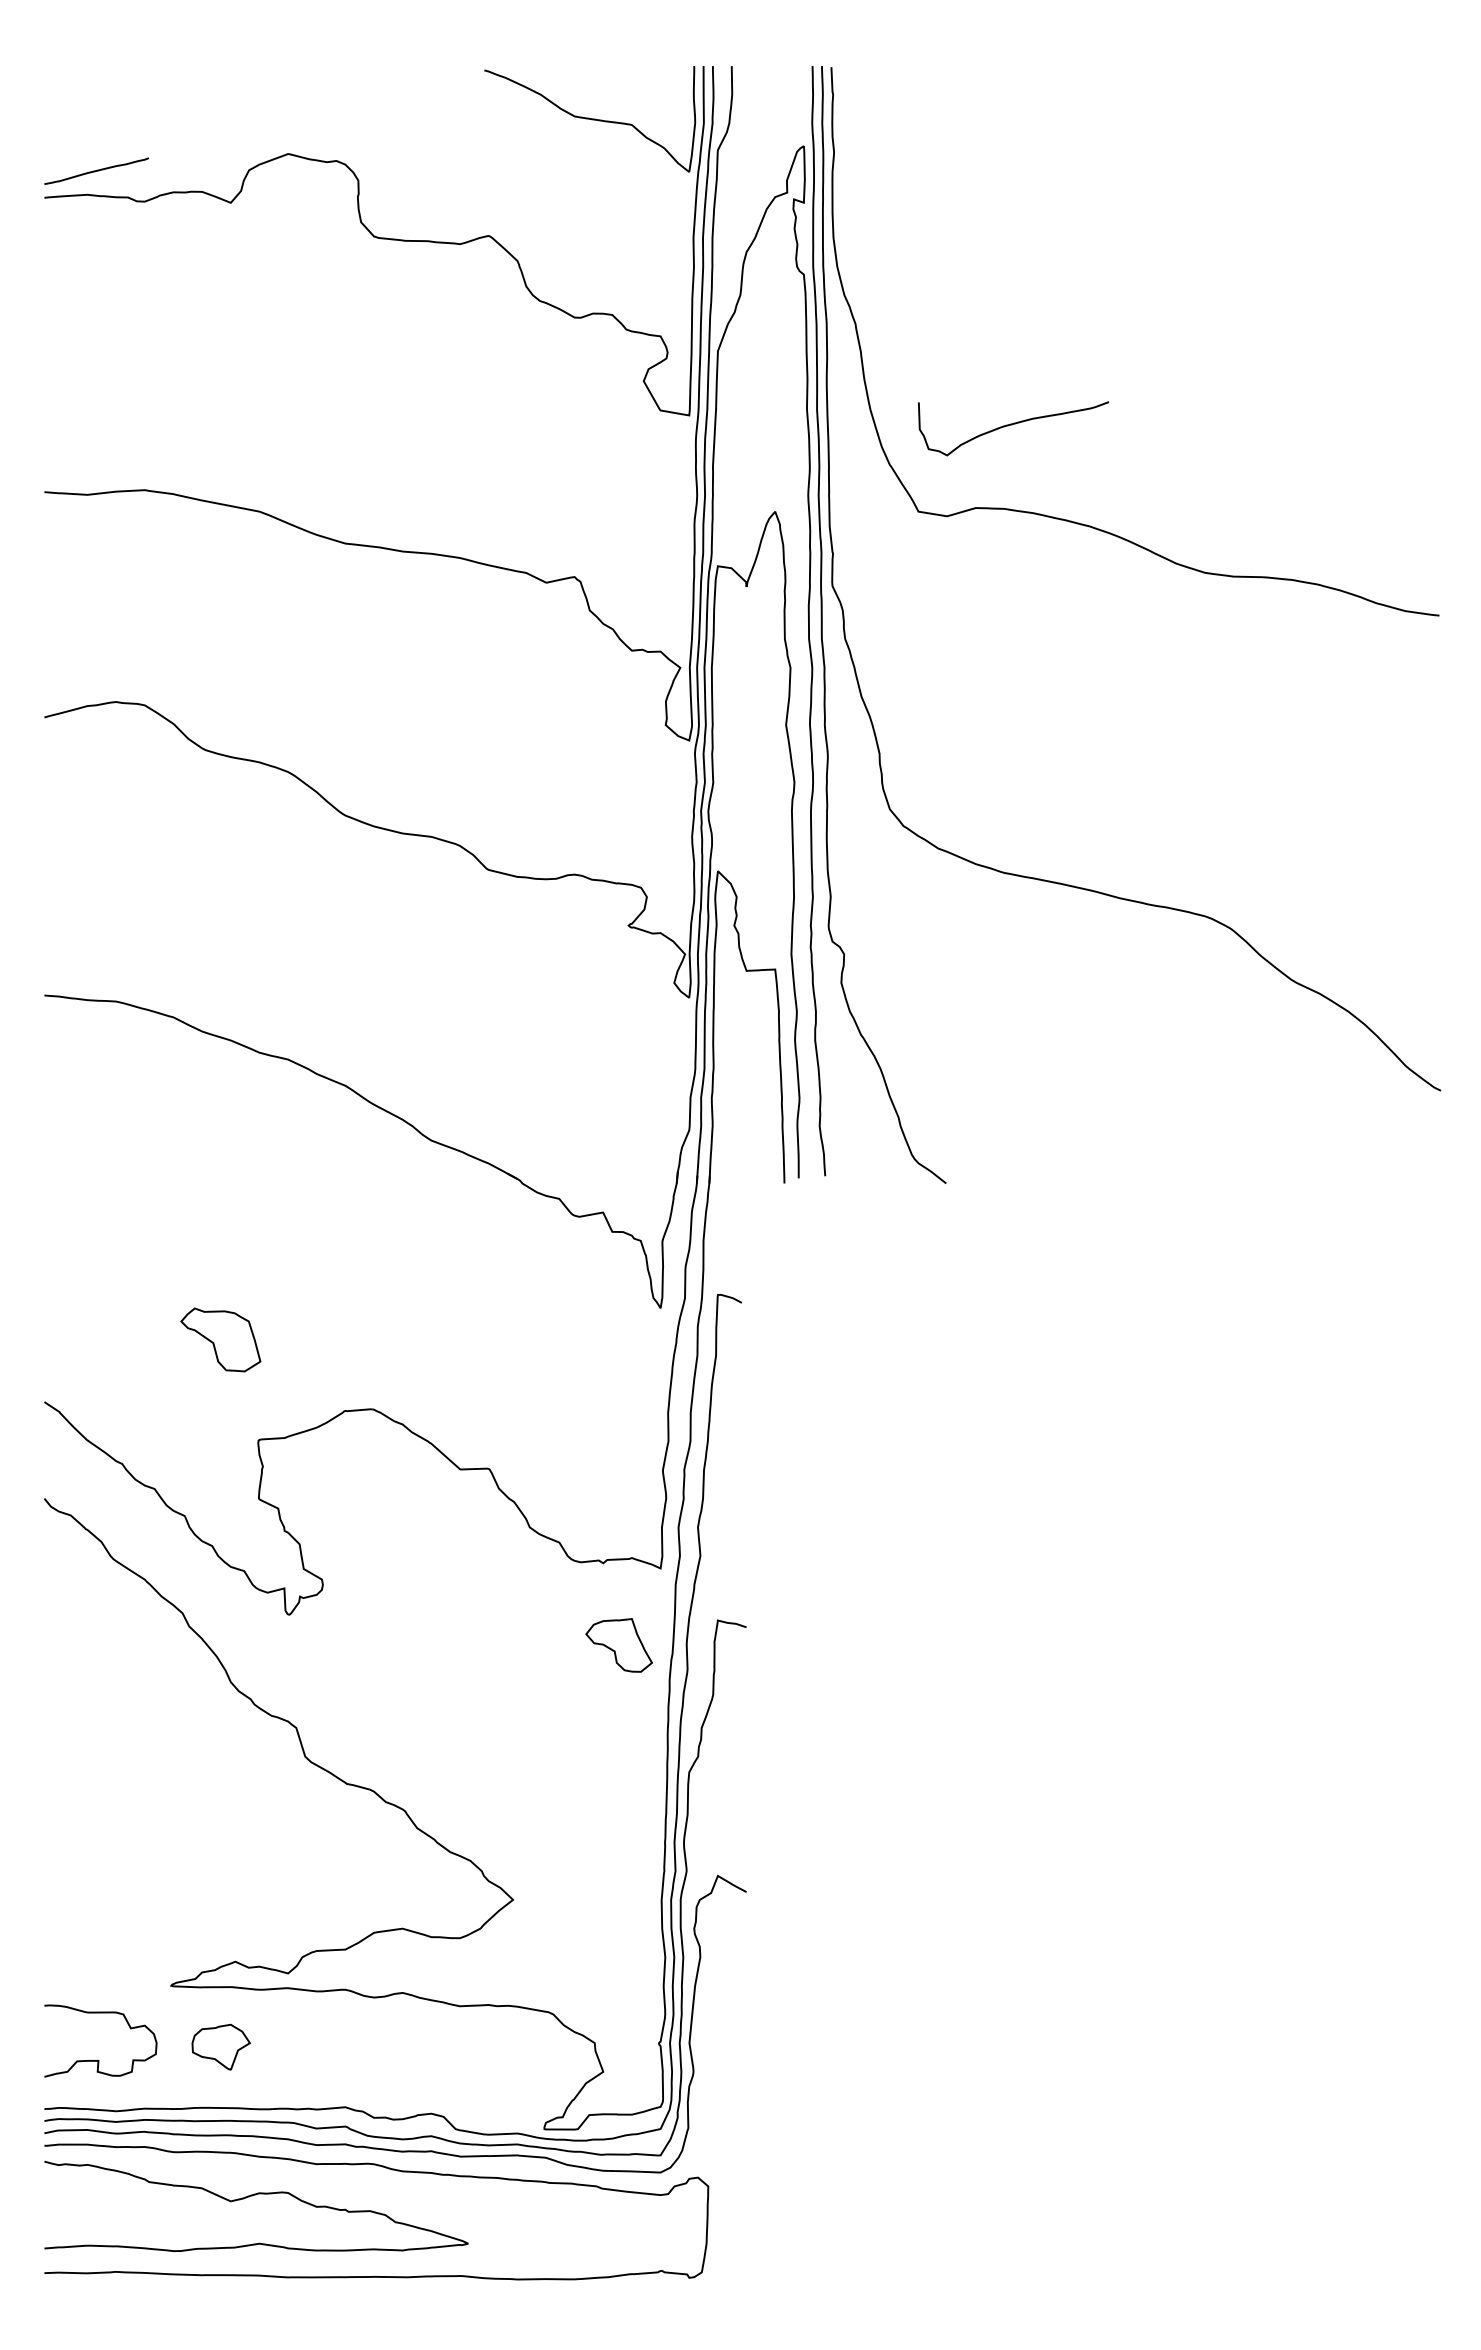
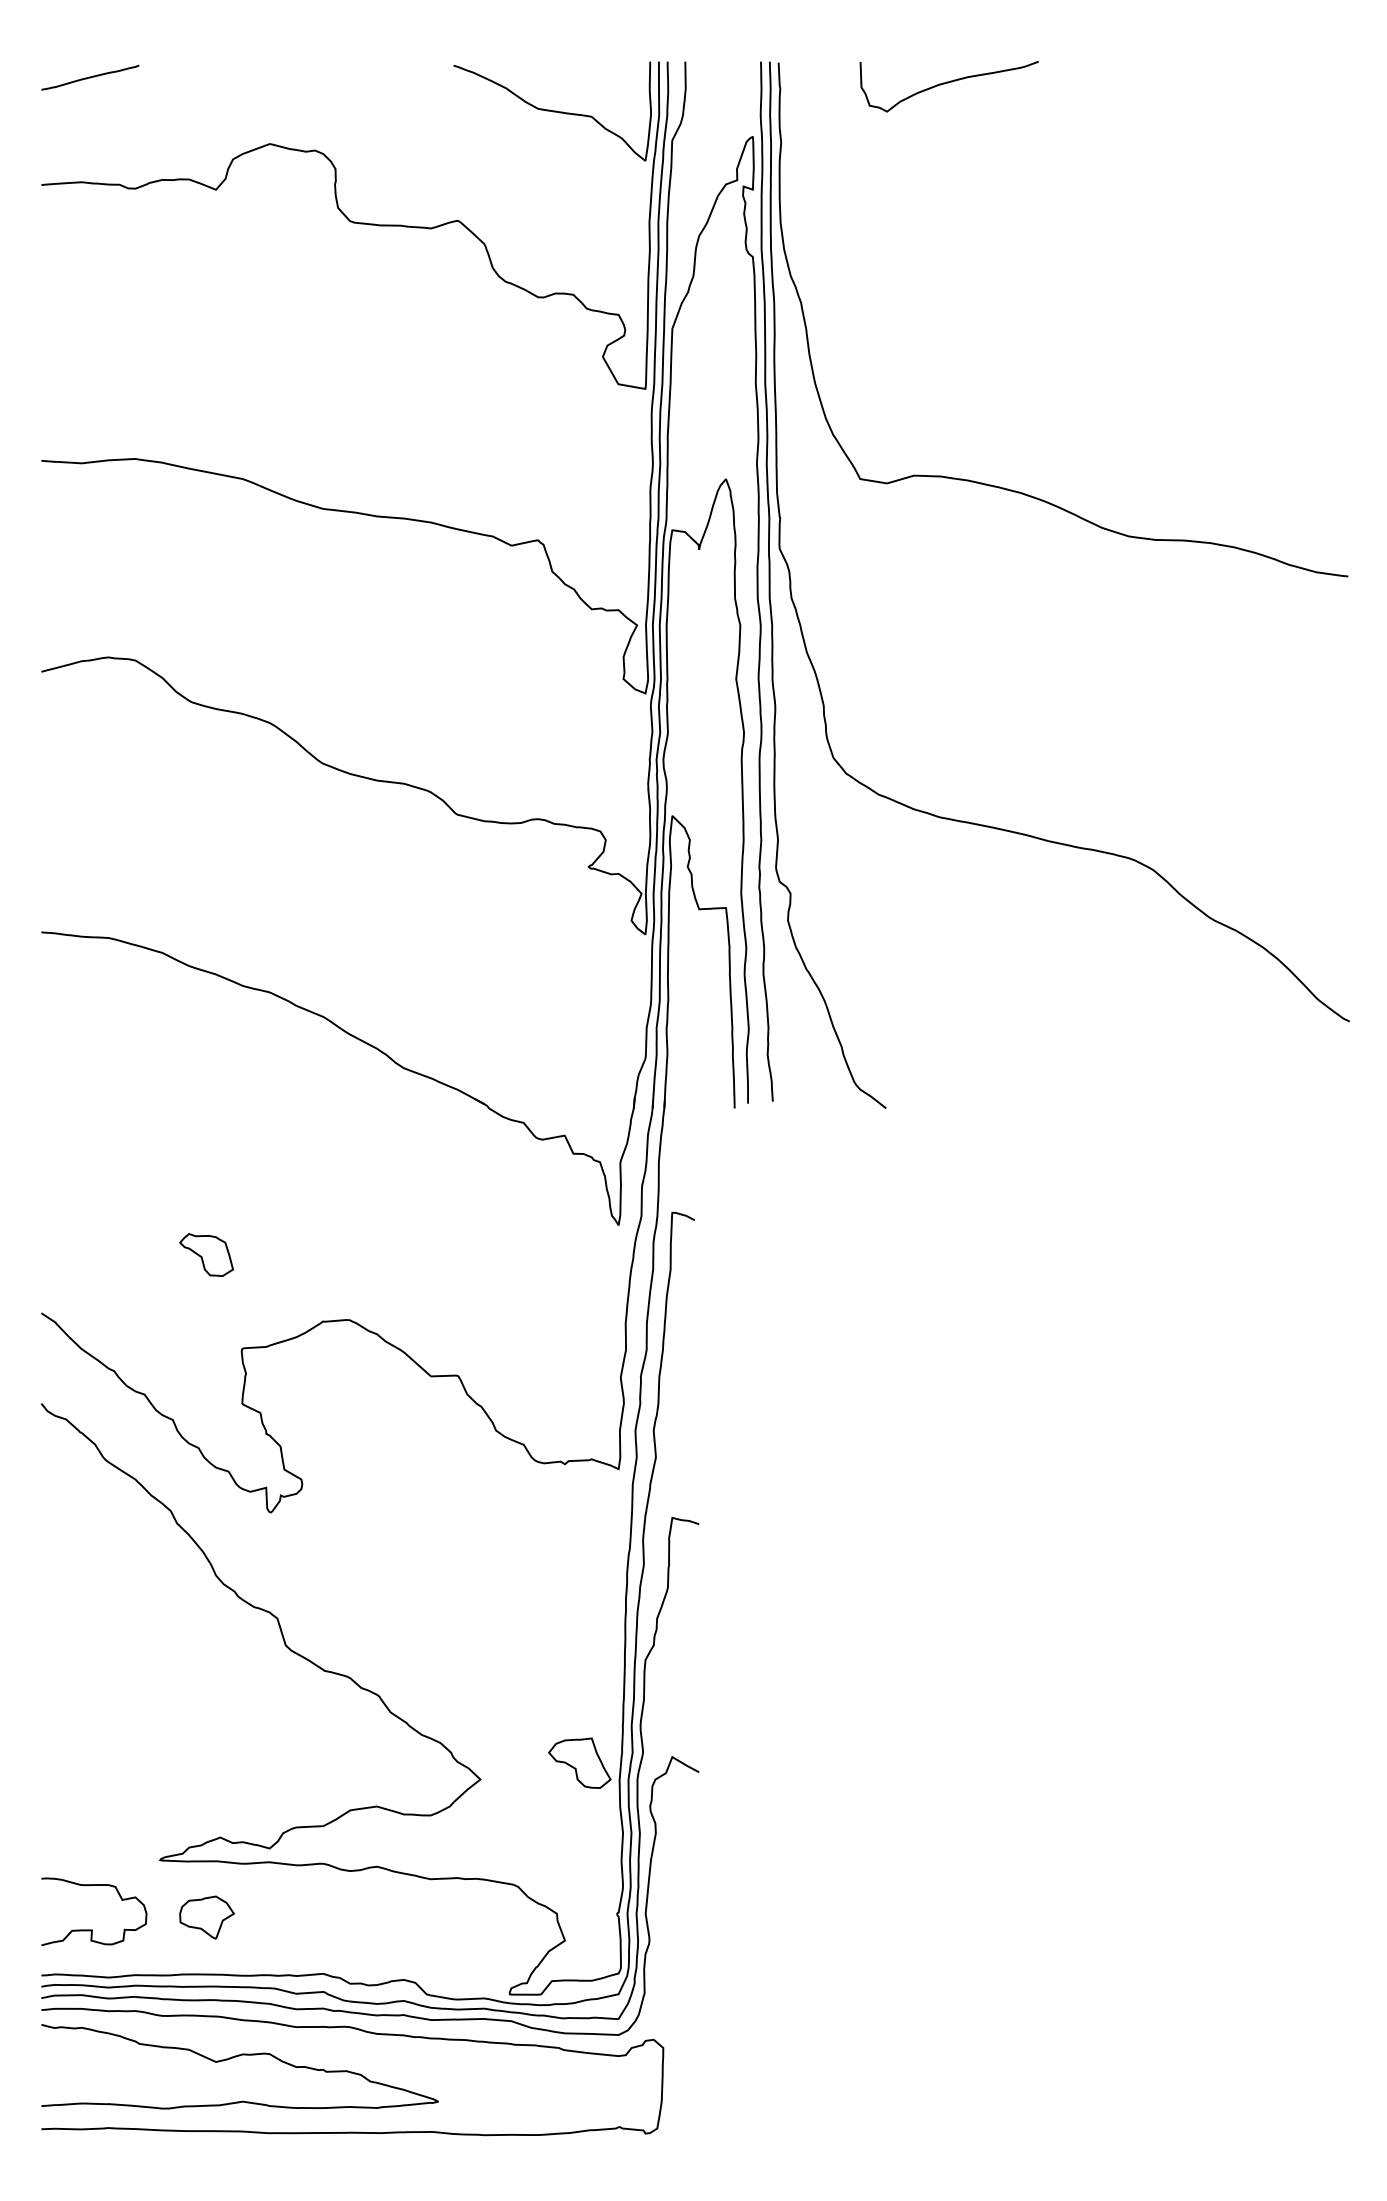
line: (96, 170) -> (90, 77), moved
curve: (1012, 425) -> (948, 83), moved
part: (220, 1339) -> (206, 1254), size x0.71
part: (618, 1645) -> (579, 1763), moved

